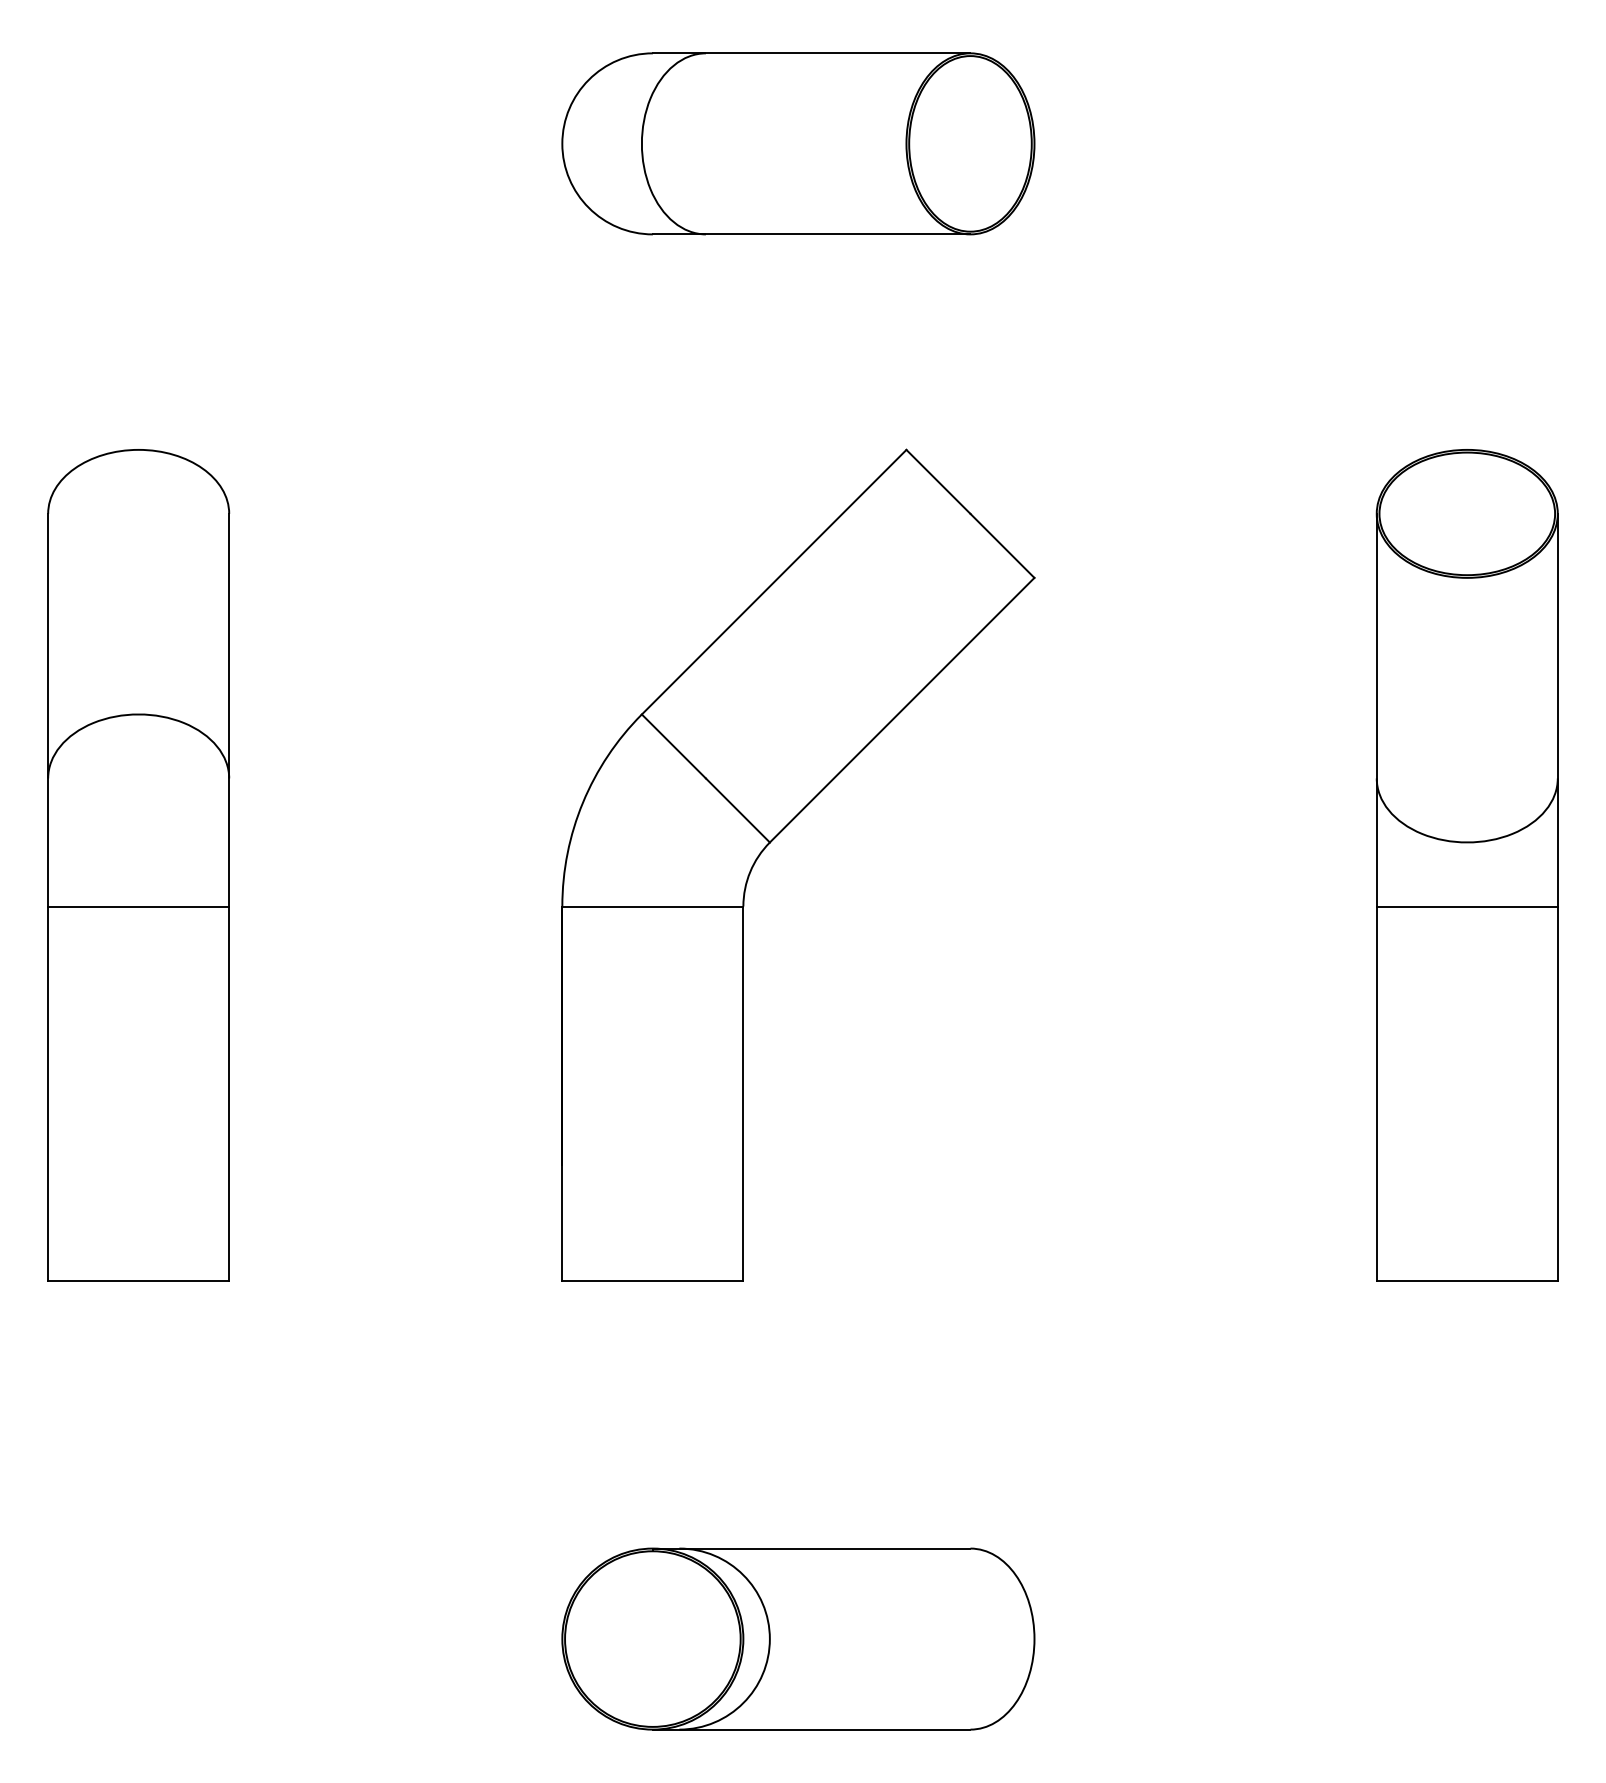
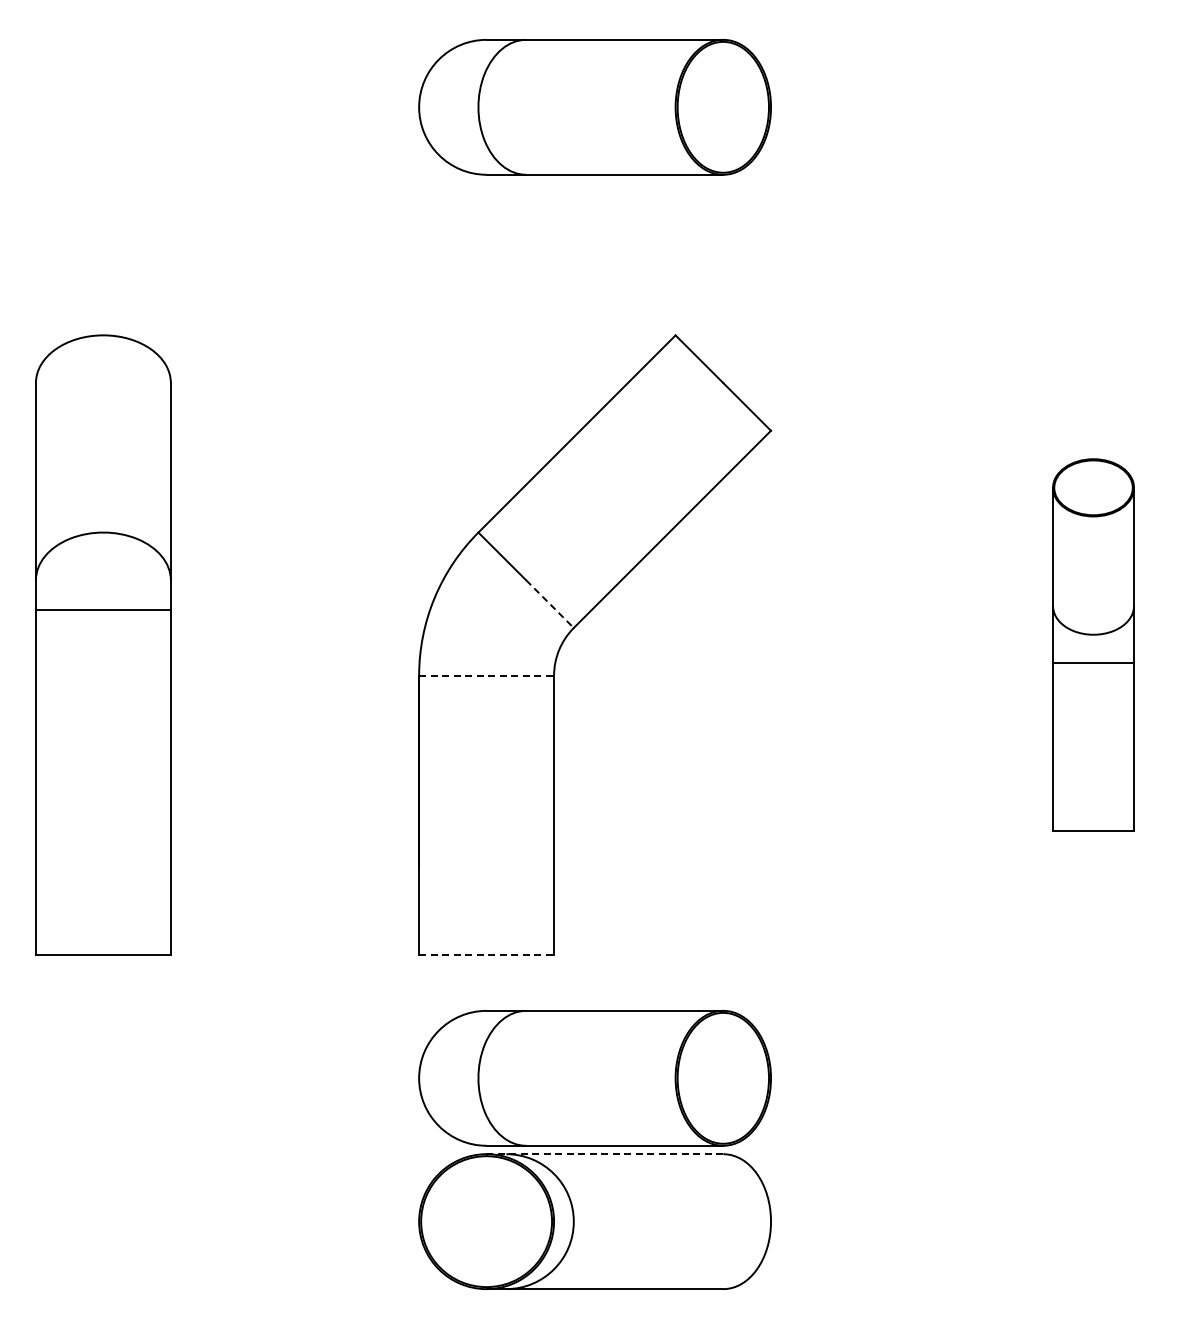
line: (737, 810) -> (549, 604), solid -> dashed
part: (1467, 864) -> (1093, 644), size x0.6
line: (137, 906) -> (102, 609), moved
line: (654, 906) -> (487, 675), solid -> dashed
line: (654, 1280) -> (487, 954), solid -> dashed
part: (797, 1447) -> (594, 1078), added
line: (811, 1548) -> (604, 1154), solid -> dashed

